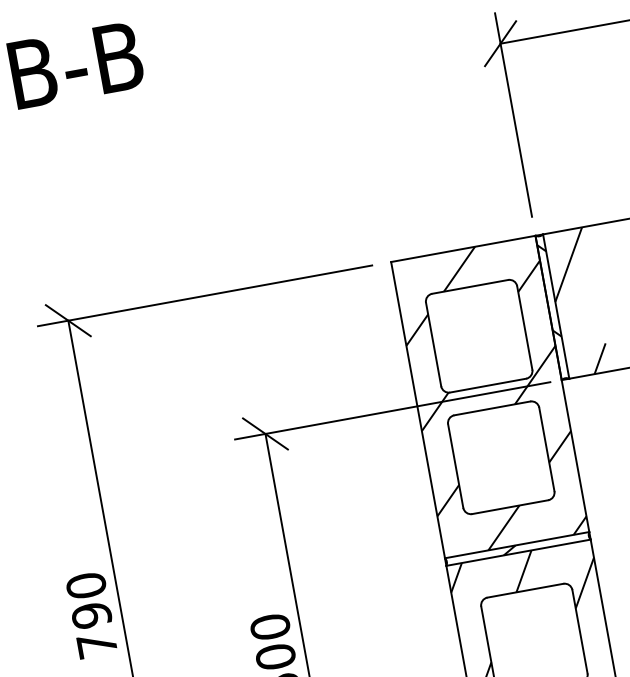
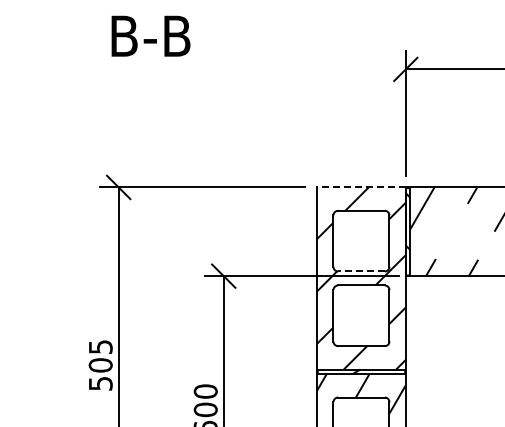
line: (461, 249) -> (360, 187), solid -> dashed
line: (486, 385) -> (360, 271), solid -> dashed
text: (91, 614) -> (100, 364), 790 -> 505

